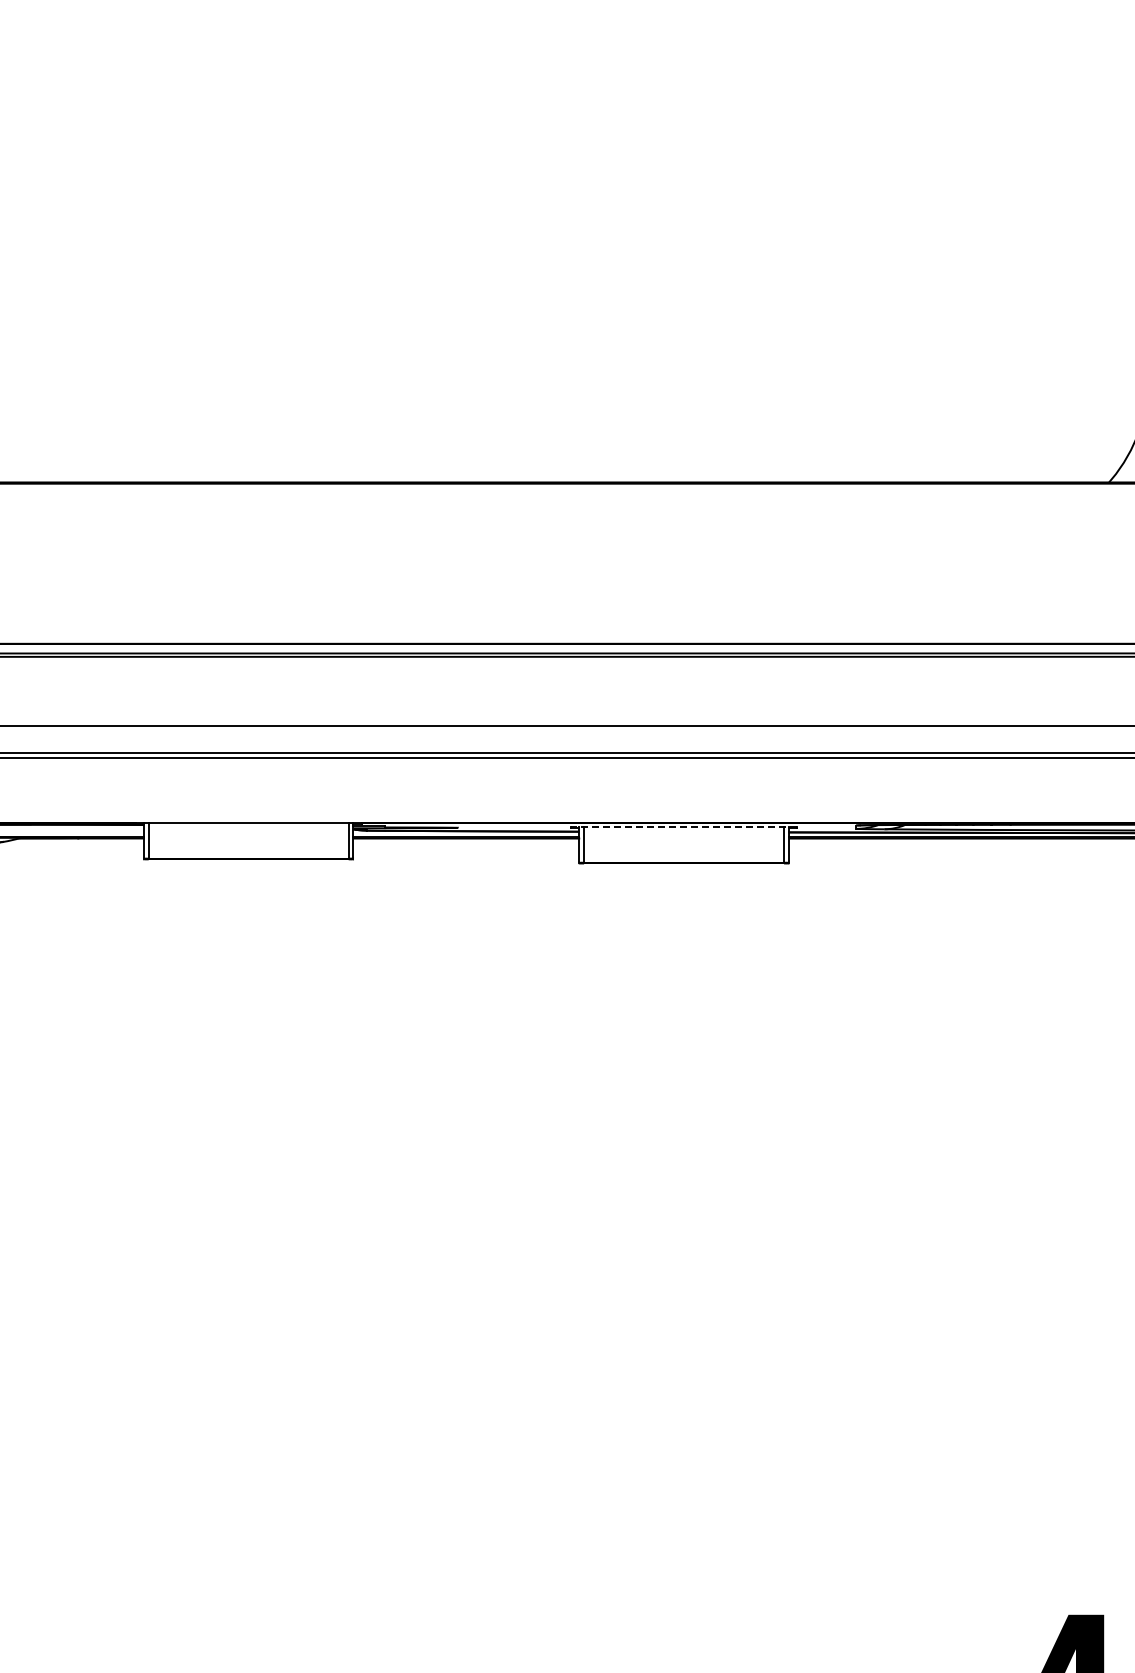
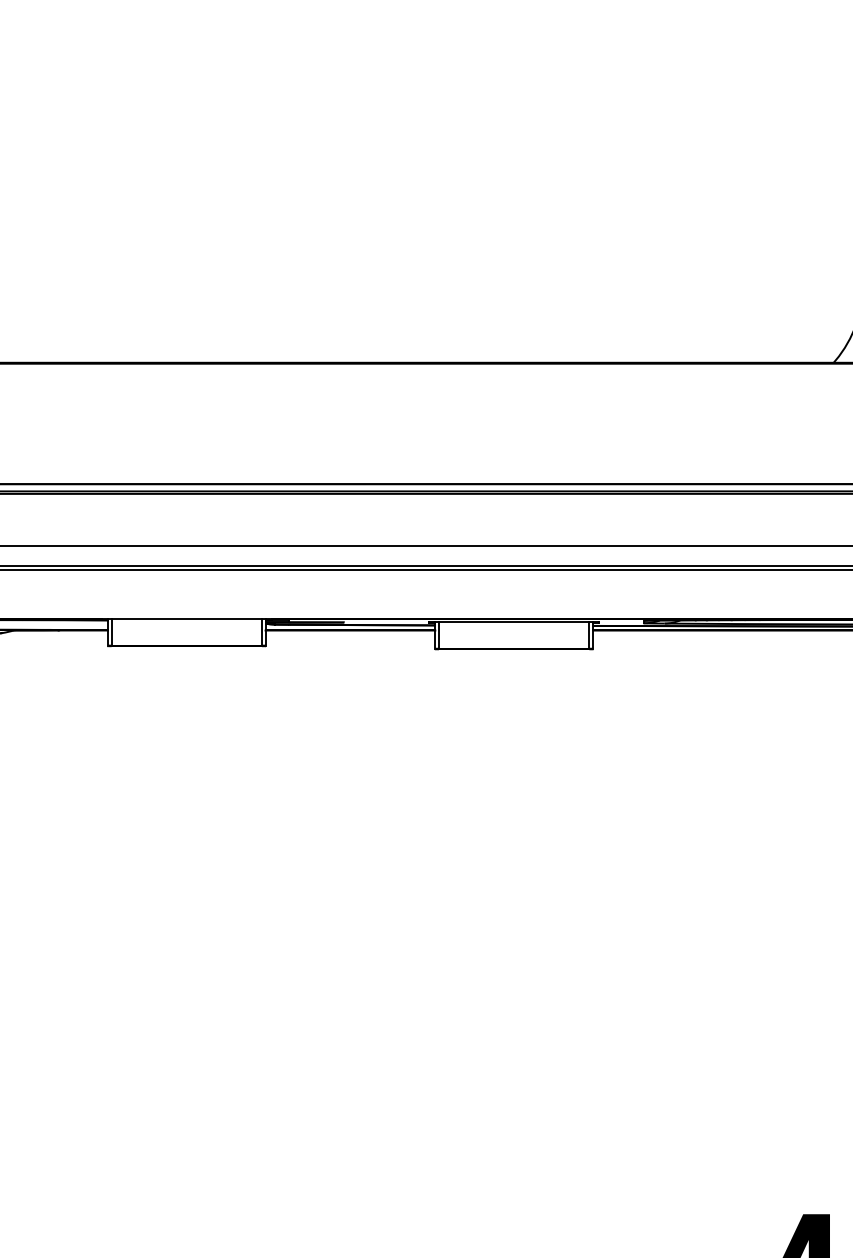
line: (684, 827) -> (514, 622), dashed -> solid

